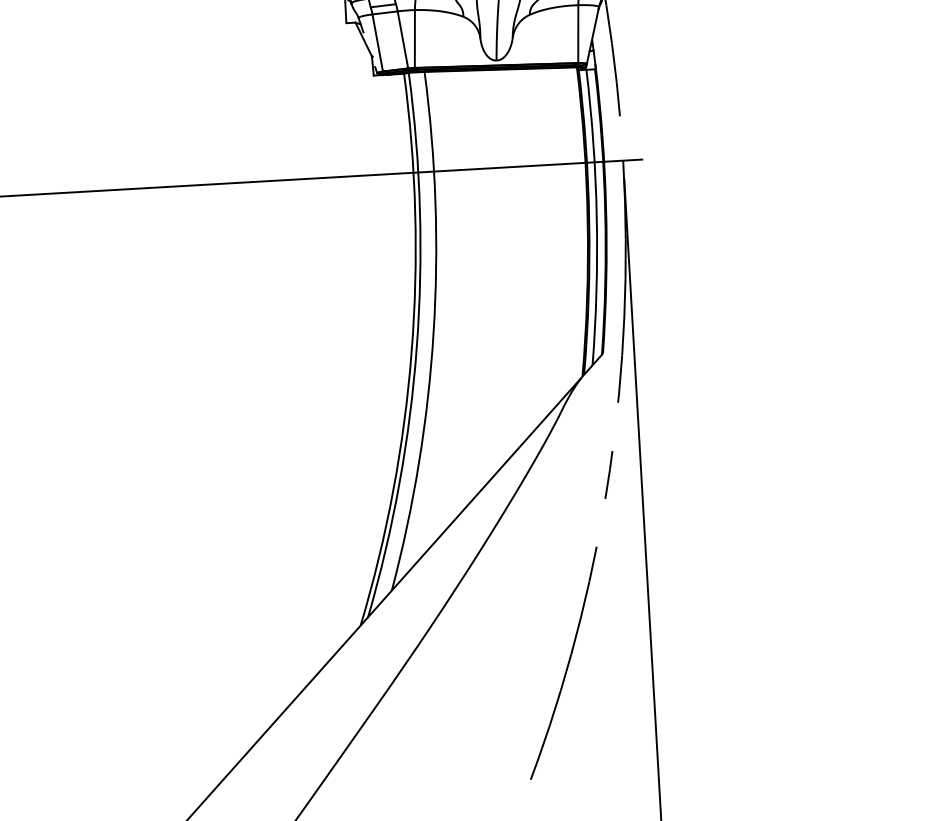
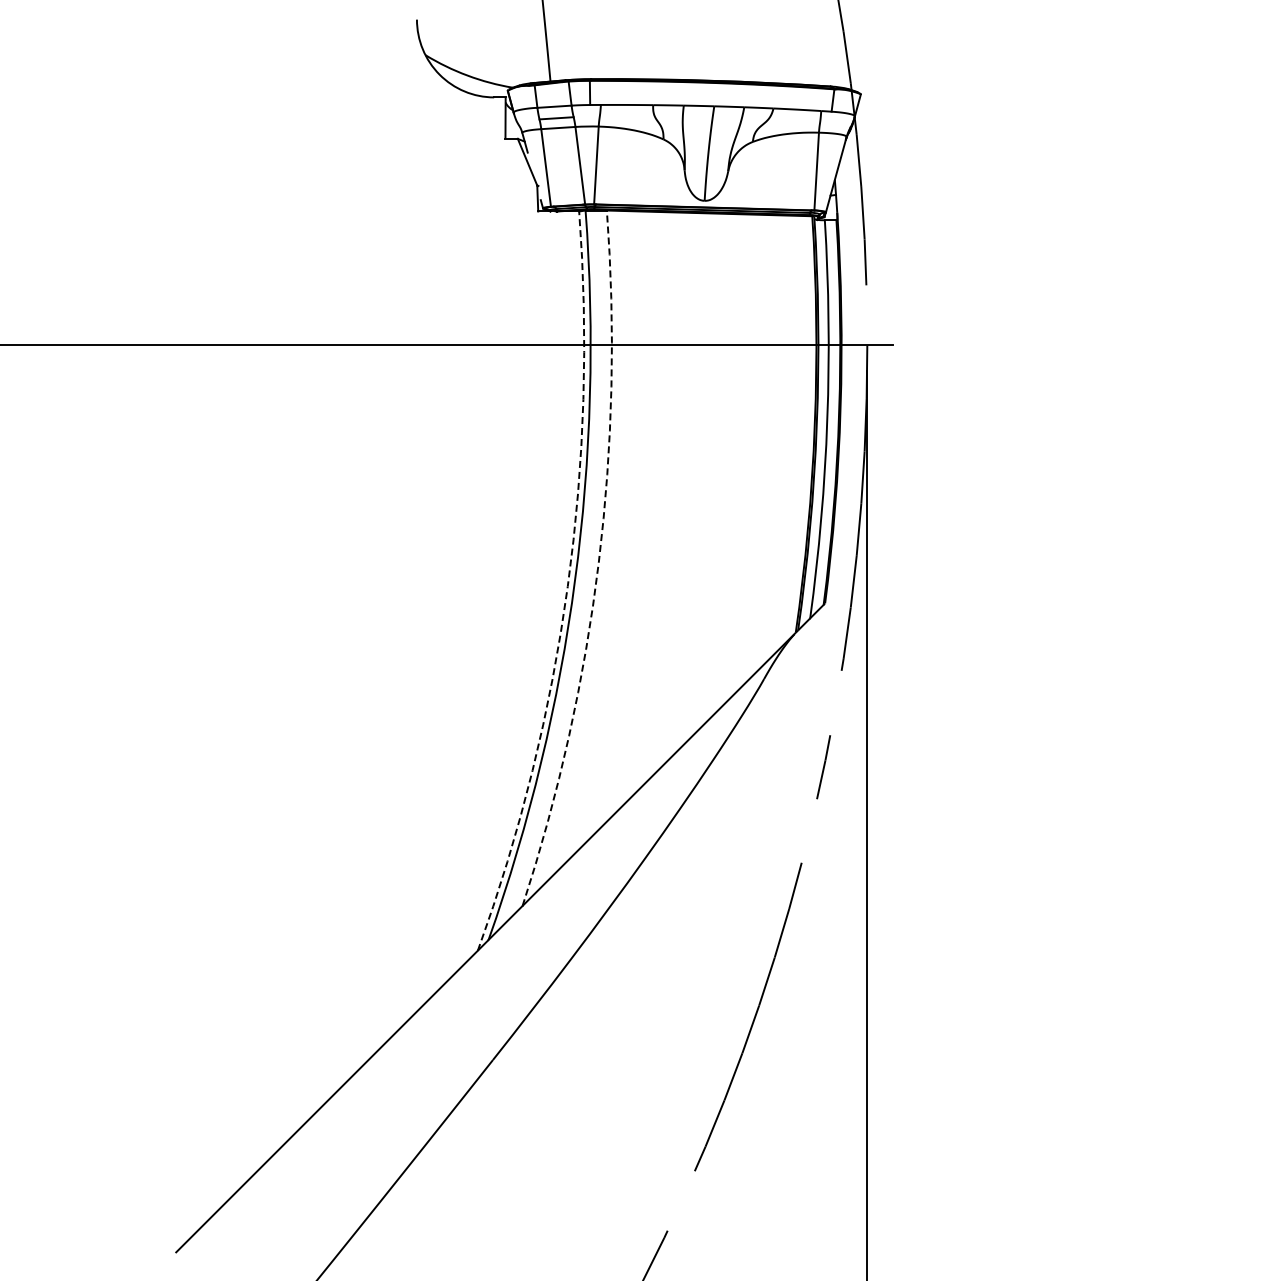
arc: (433, 332) -> (598, 562), solid -> dashed
arc: (411, 352) -> (567, 586), solid -> dashed

